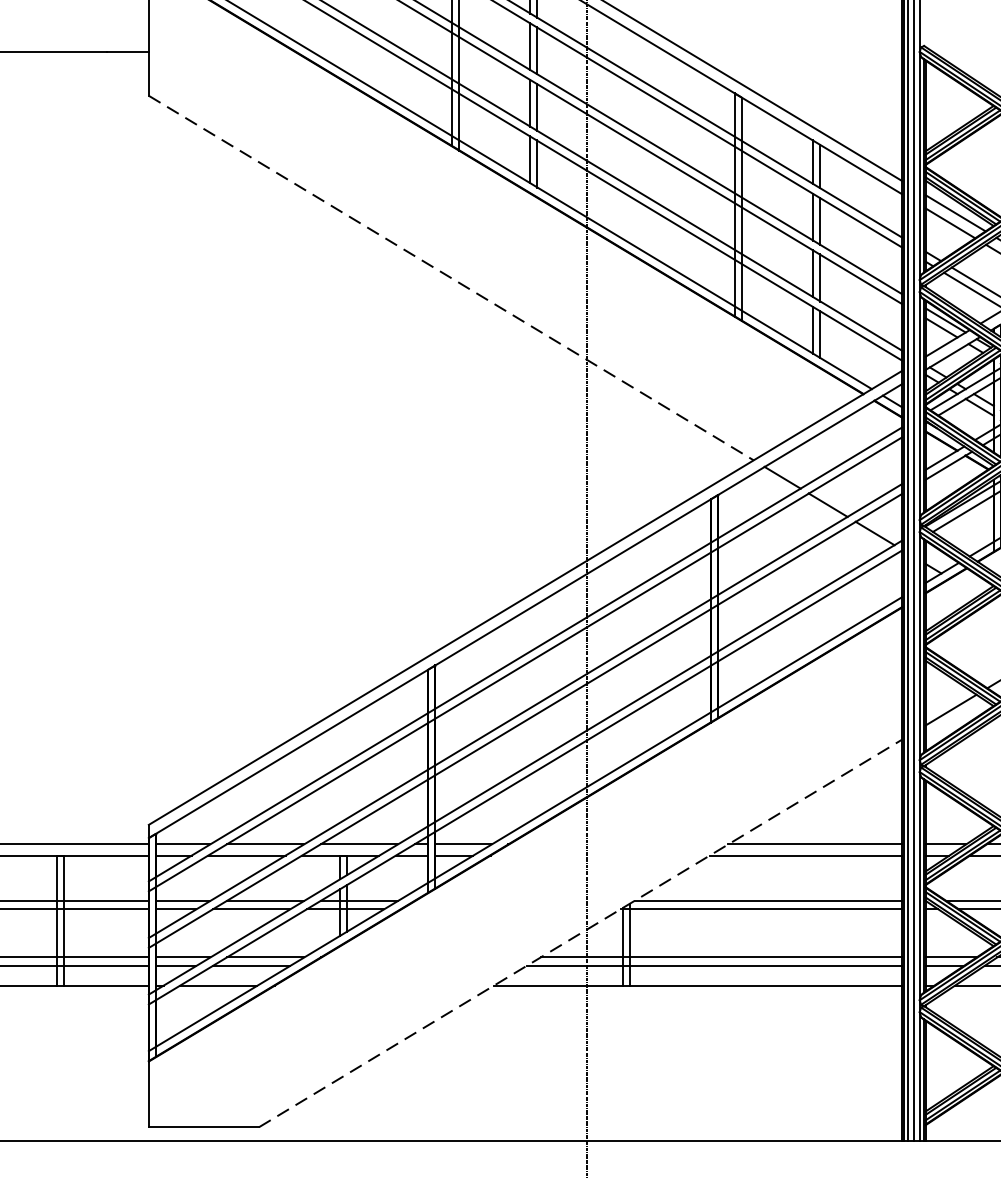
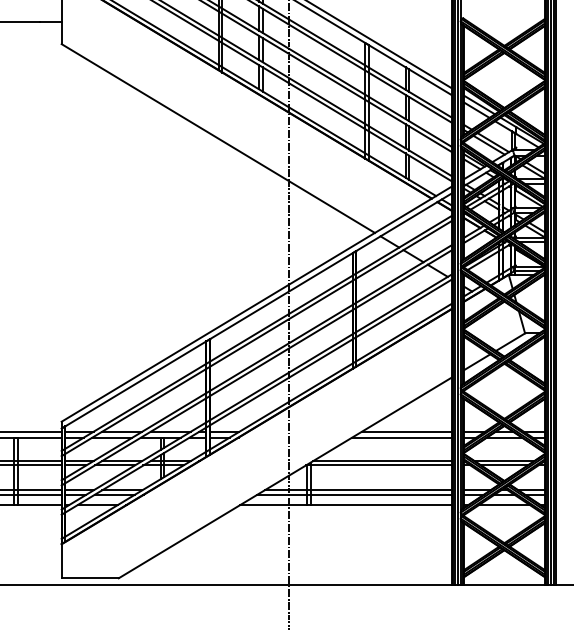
line: (451, 277) -> (218, 138), dashed -> solid
line: (581, 932) -> (285, 477), dashed -> solid

